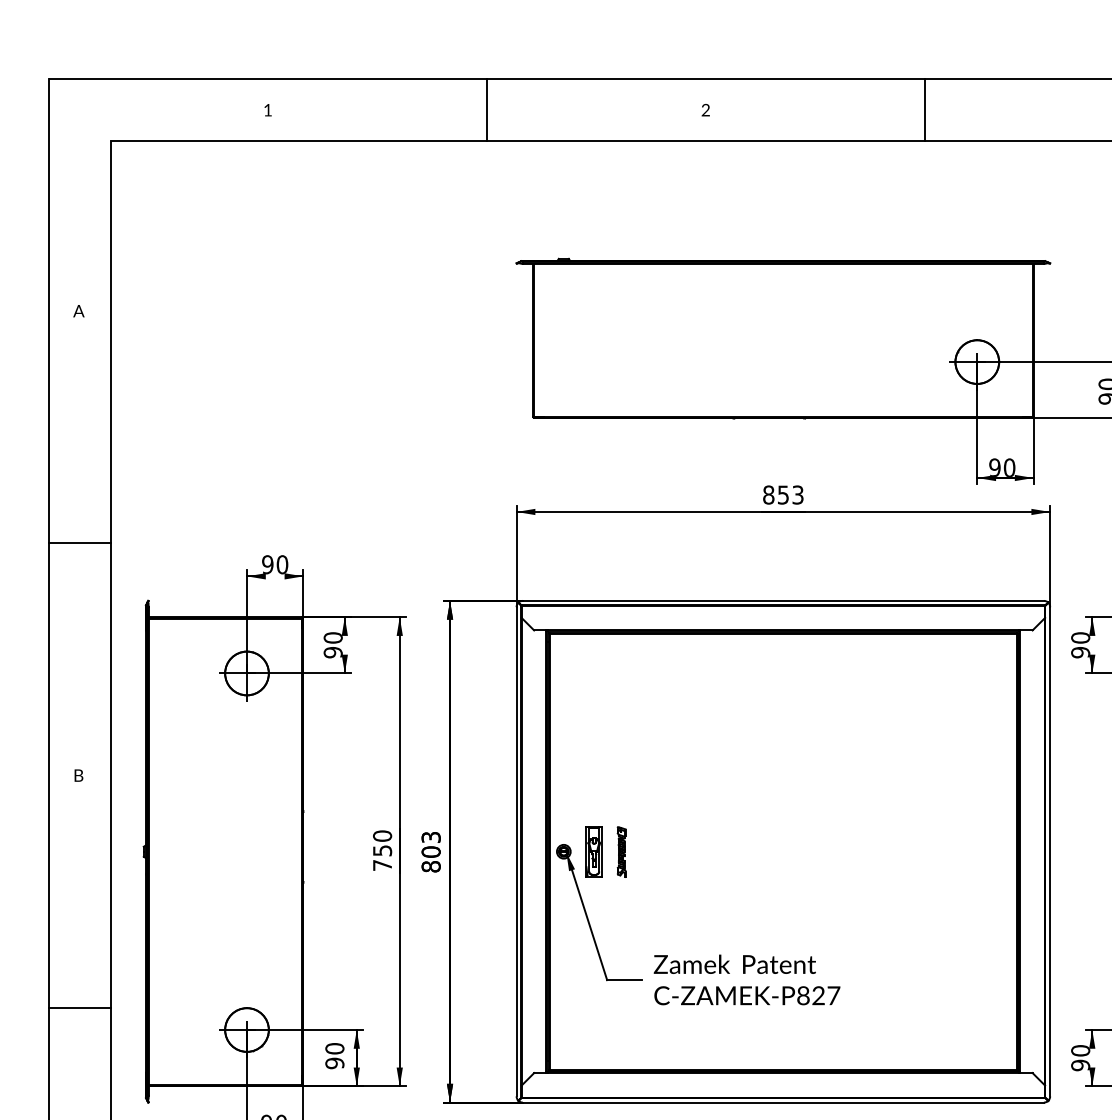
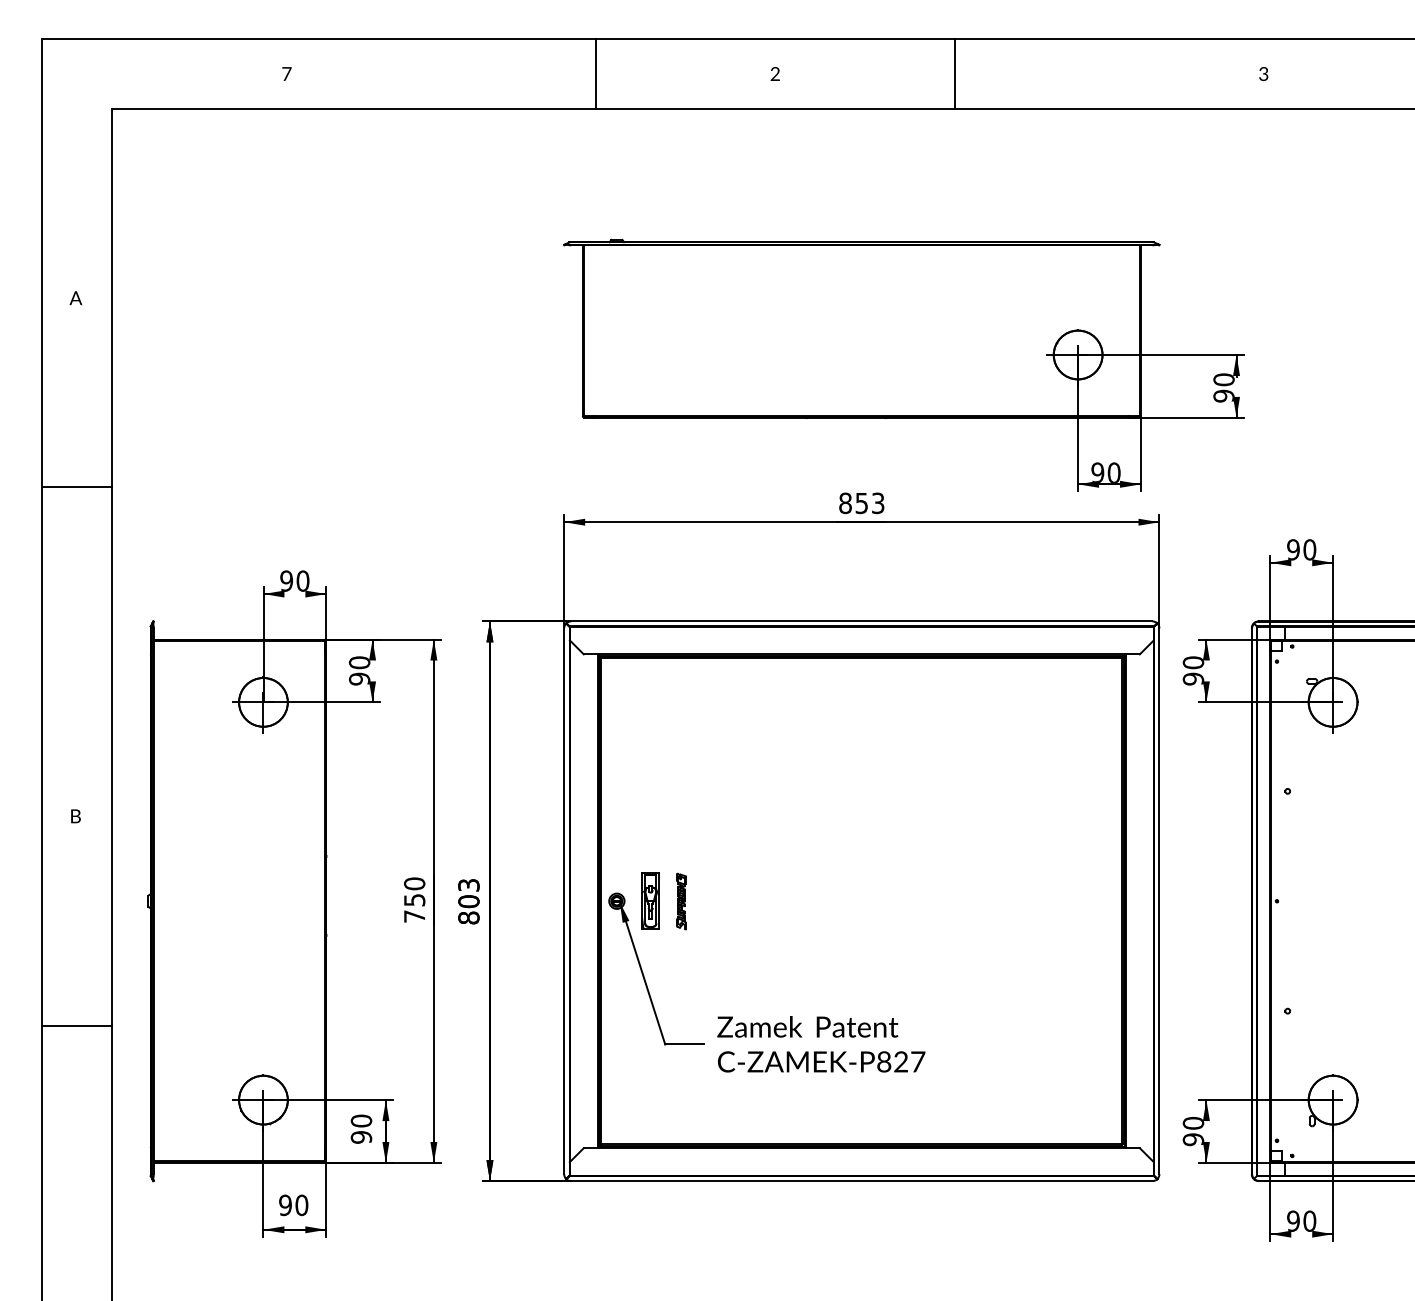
text: (267, 109) -> (286, 73), 1 -> 7
line: (486, 109) -> (595, 73), moved
line: (924, 109) -> (955, 73), moved
line: (80, 543) -> (77, 487), moved
line: (80, 1007) -> (77, 1026), moved

